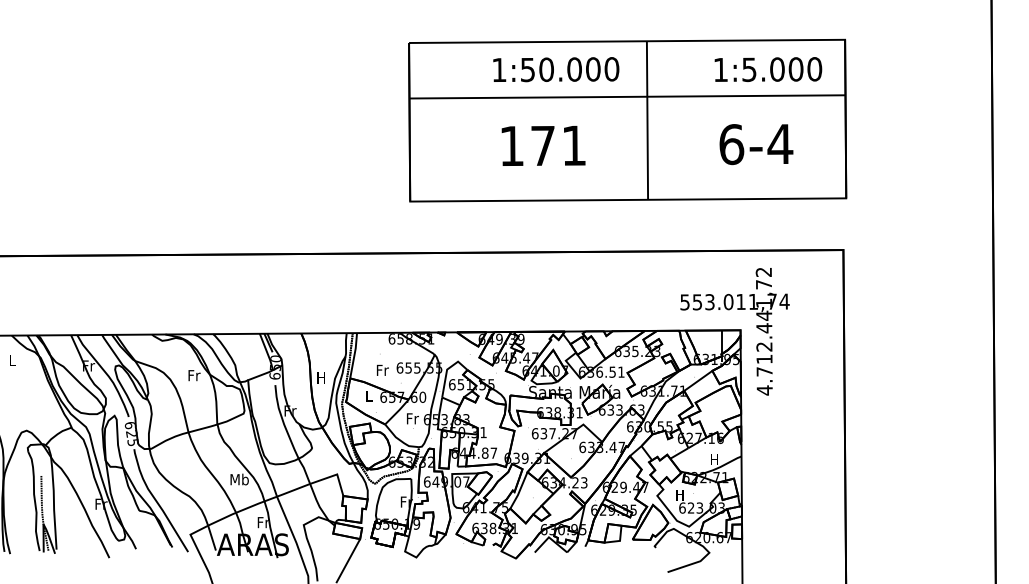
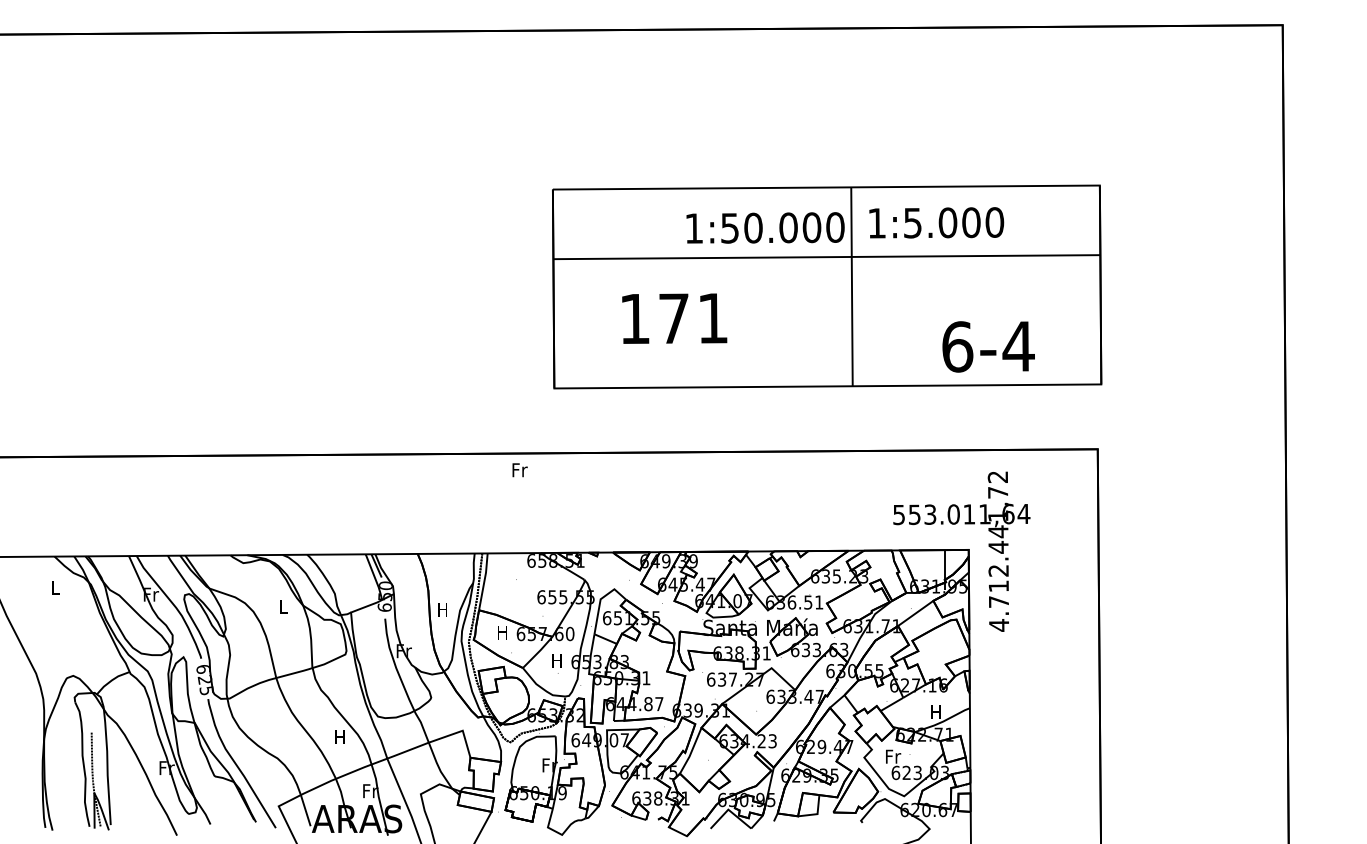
text: (556, 69) -> (765, 227), moved
text: (768, 69) -> (936, 222), moved
text: (756, 144) -> (988, 346), moved
text: (543, 145) -> (674, 318), moved
text: (772, 301) -> (1008, 513), 553.011,74 -> 553.011,64
text: (382, 370) -> (519, 470), moved
text: (194, 375) -> (283, 606), Fr -> L
text: (368, 396) -> (502, 632), L -> H
text: (412, 418) -> (557, 660), Fr -> H
text: (239, 479) -> (340, 736), Mb -> H
text: (680, 494) -> (893, 756), H -> Fr

